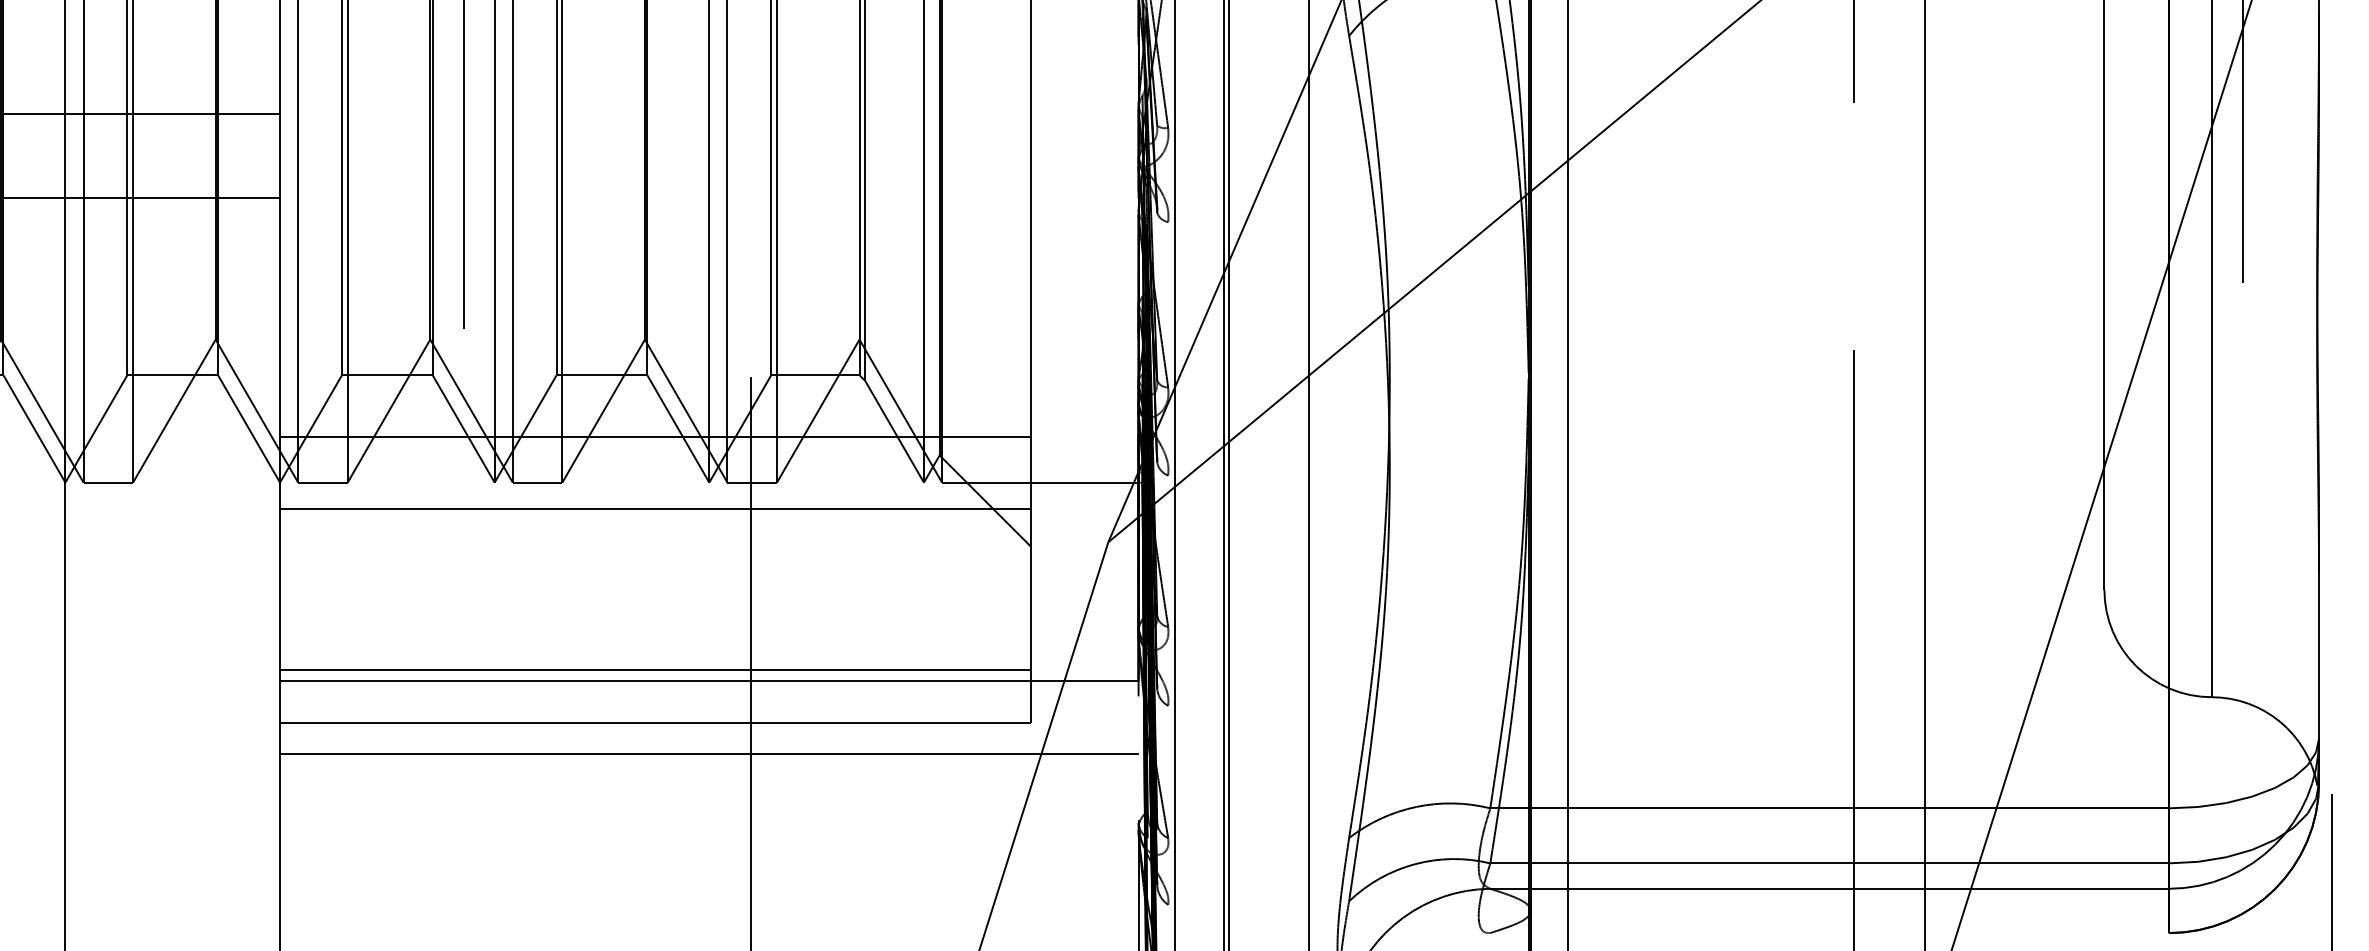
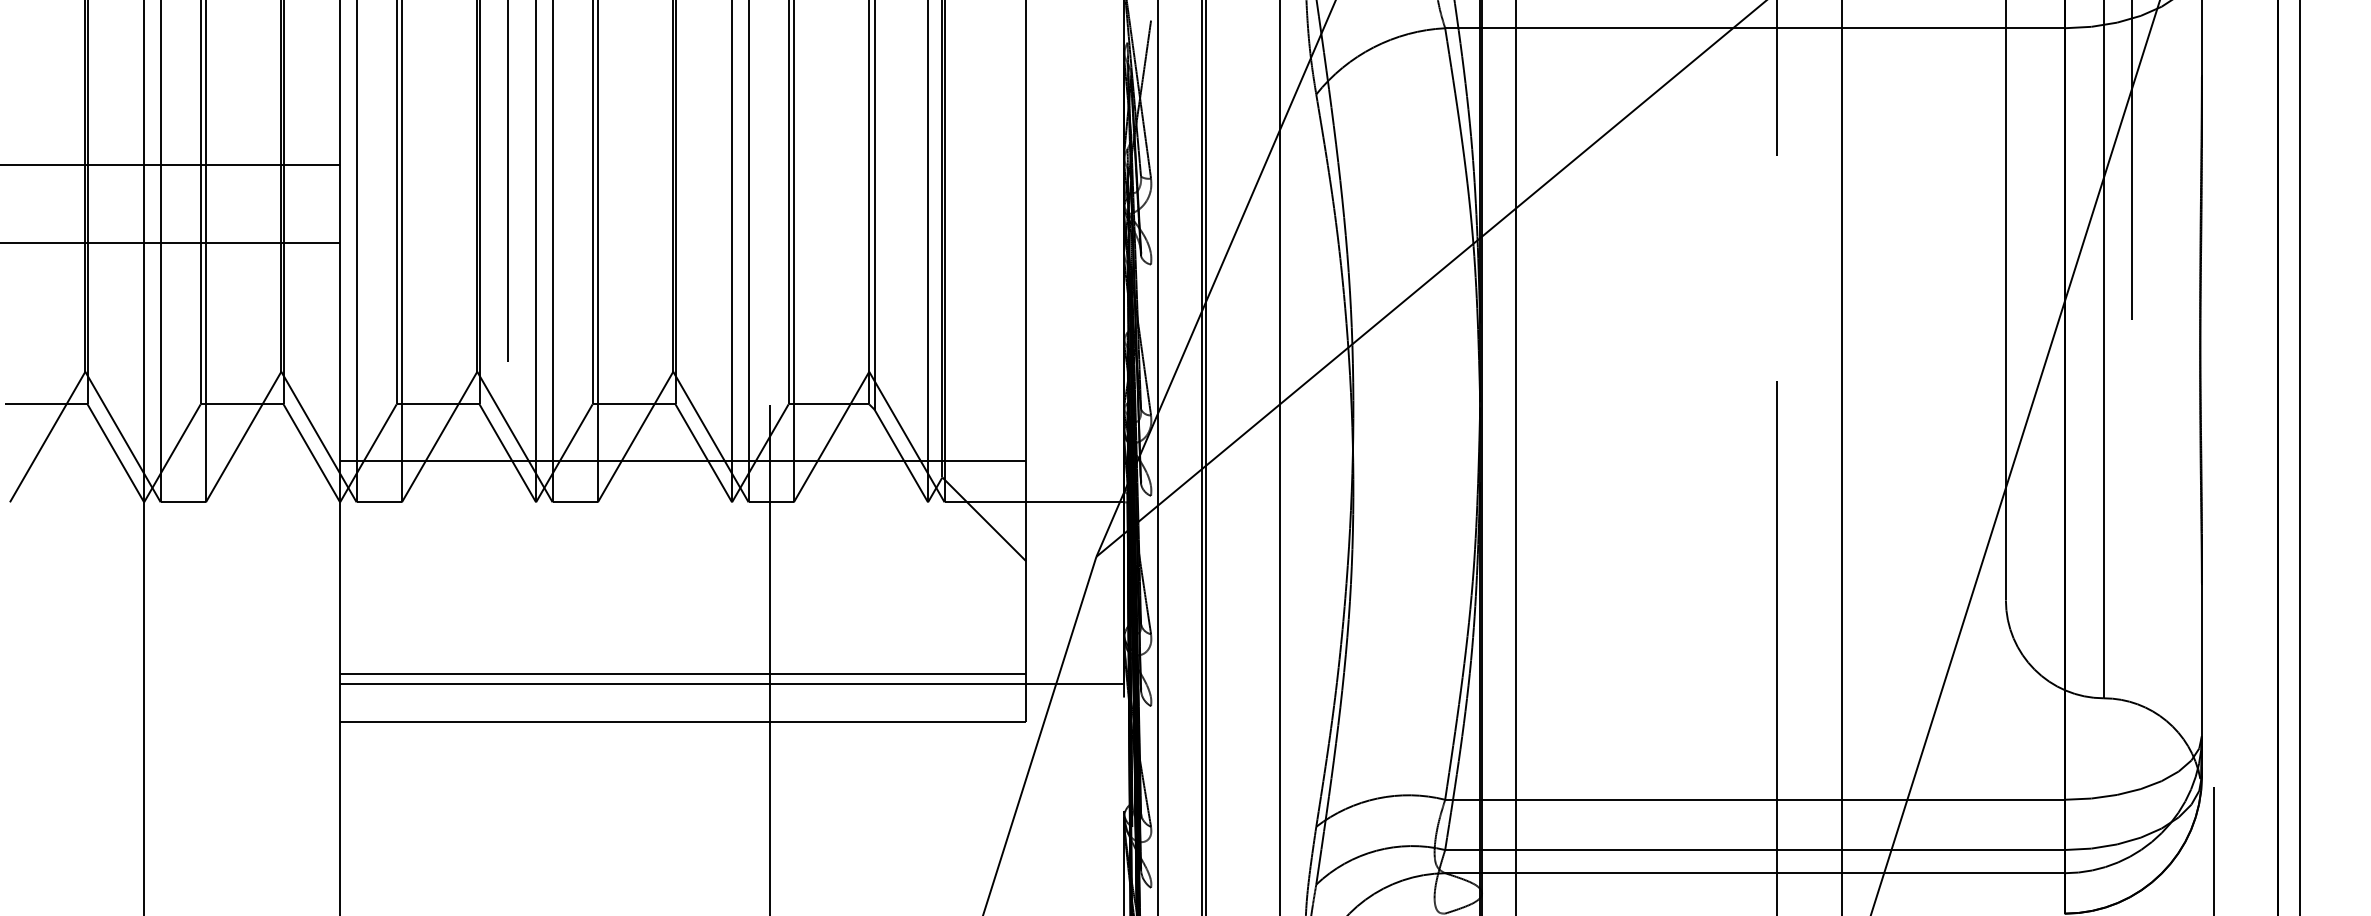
line: (656, 509) -> (683, 526), removed
line: (709, 753) -> (732, 749), removed

